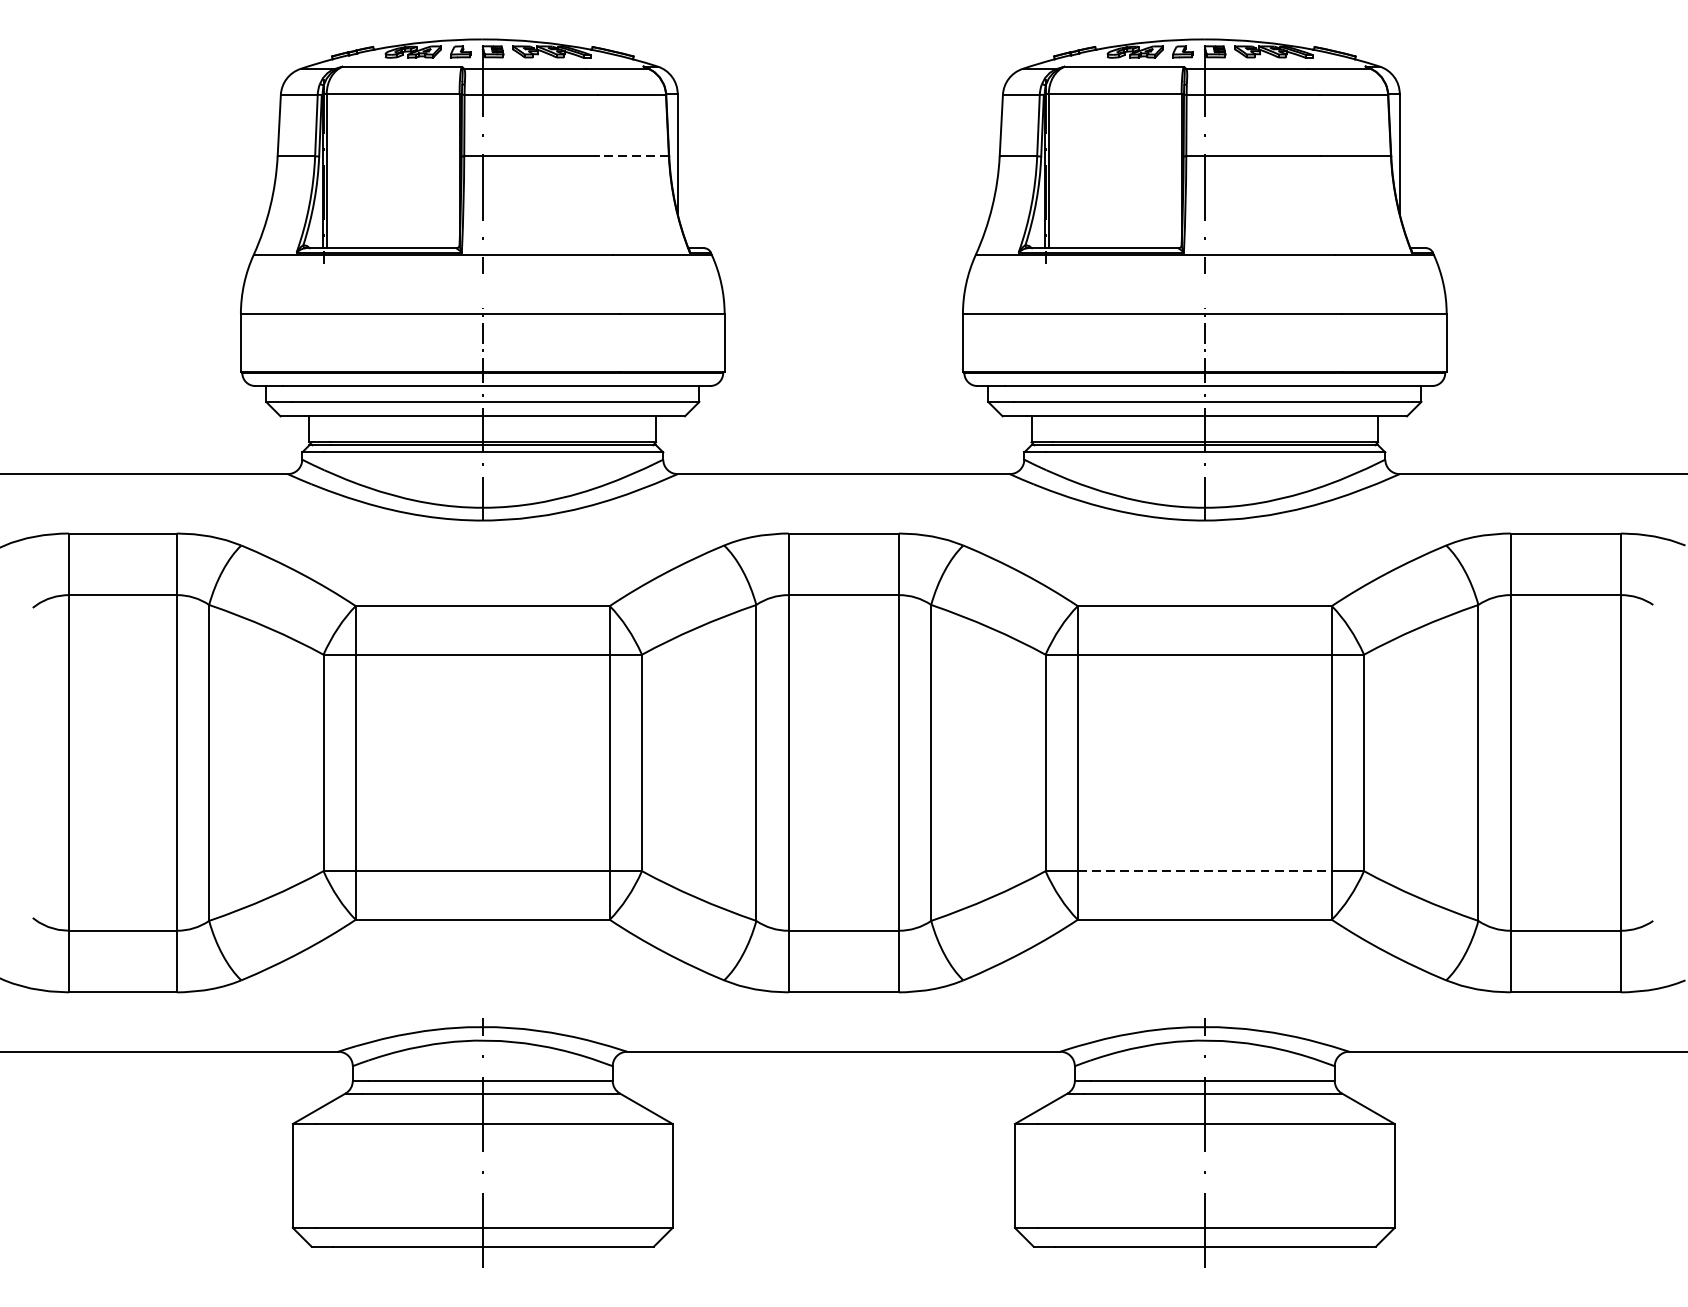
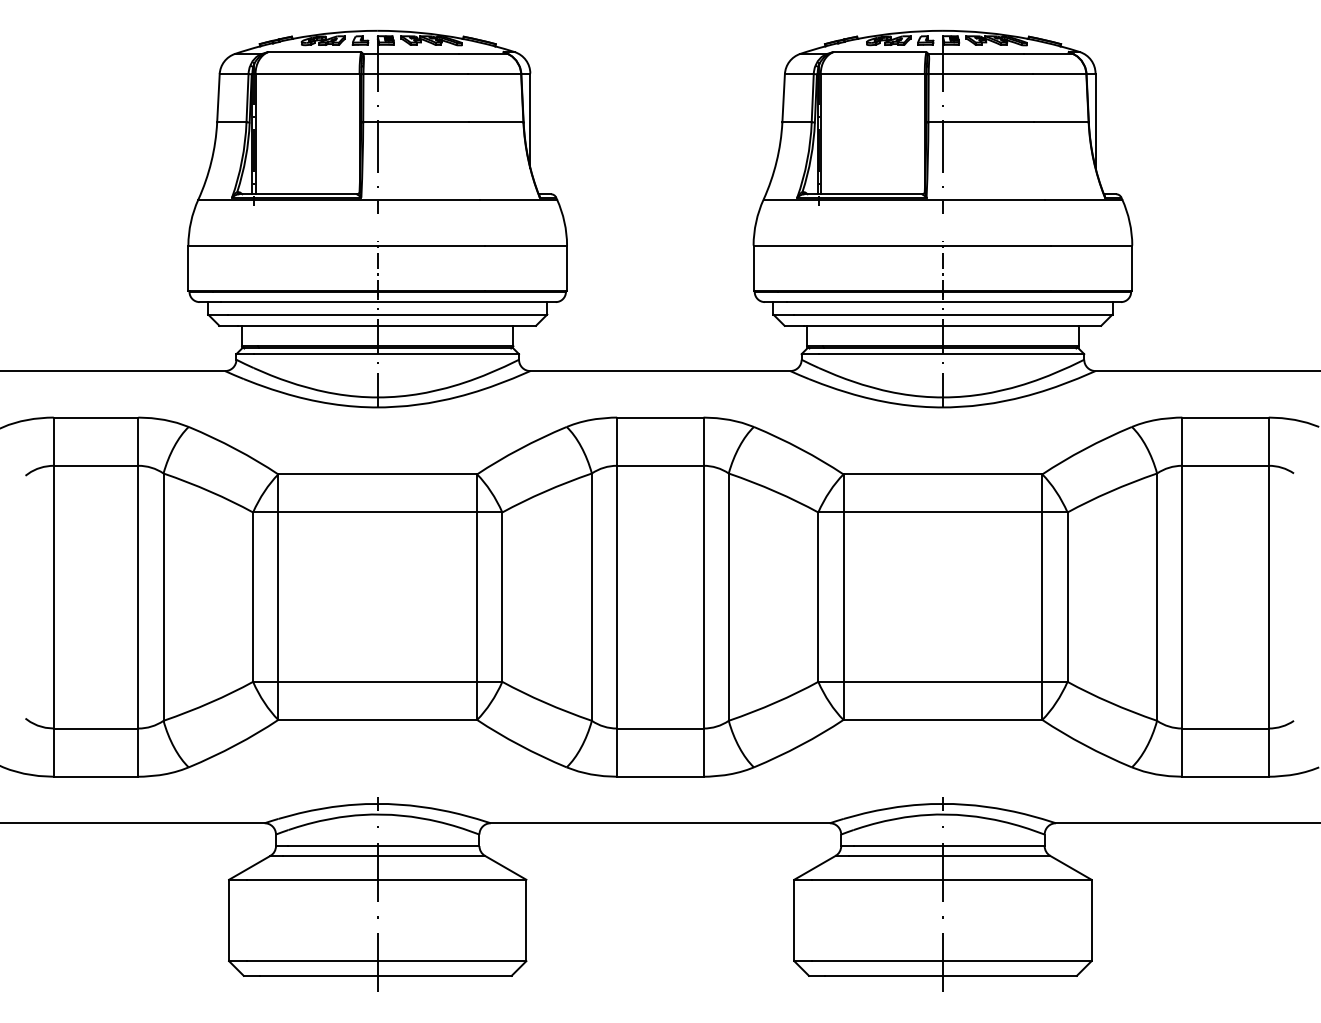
line: (633, 156) -> (495, 122), dashed -> solid
line: (1205, 870) -> (943, 681), dashed -> solid

